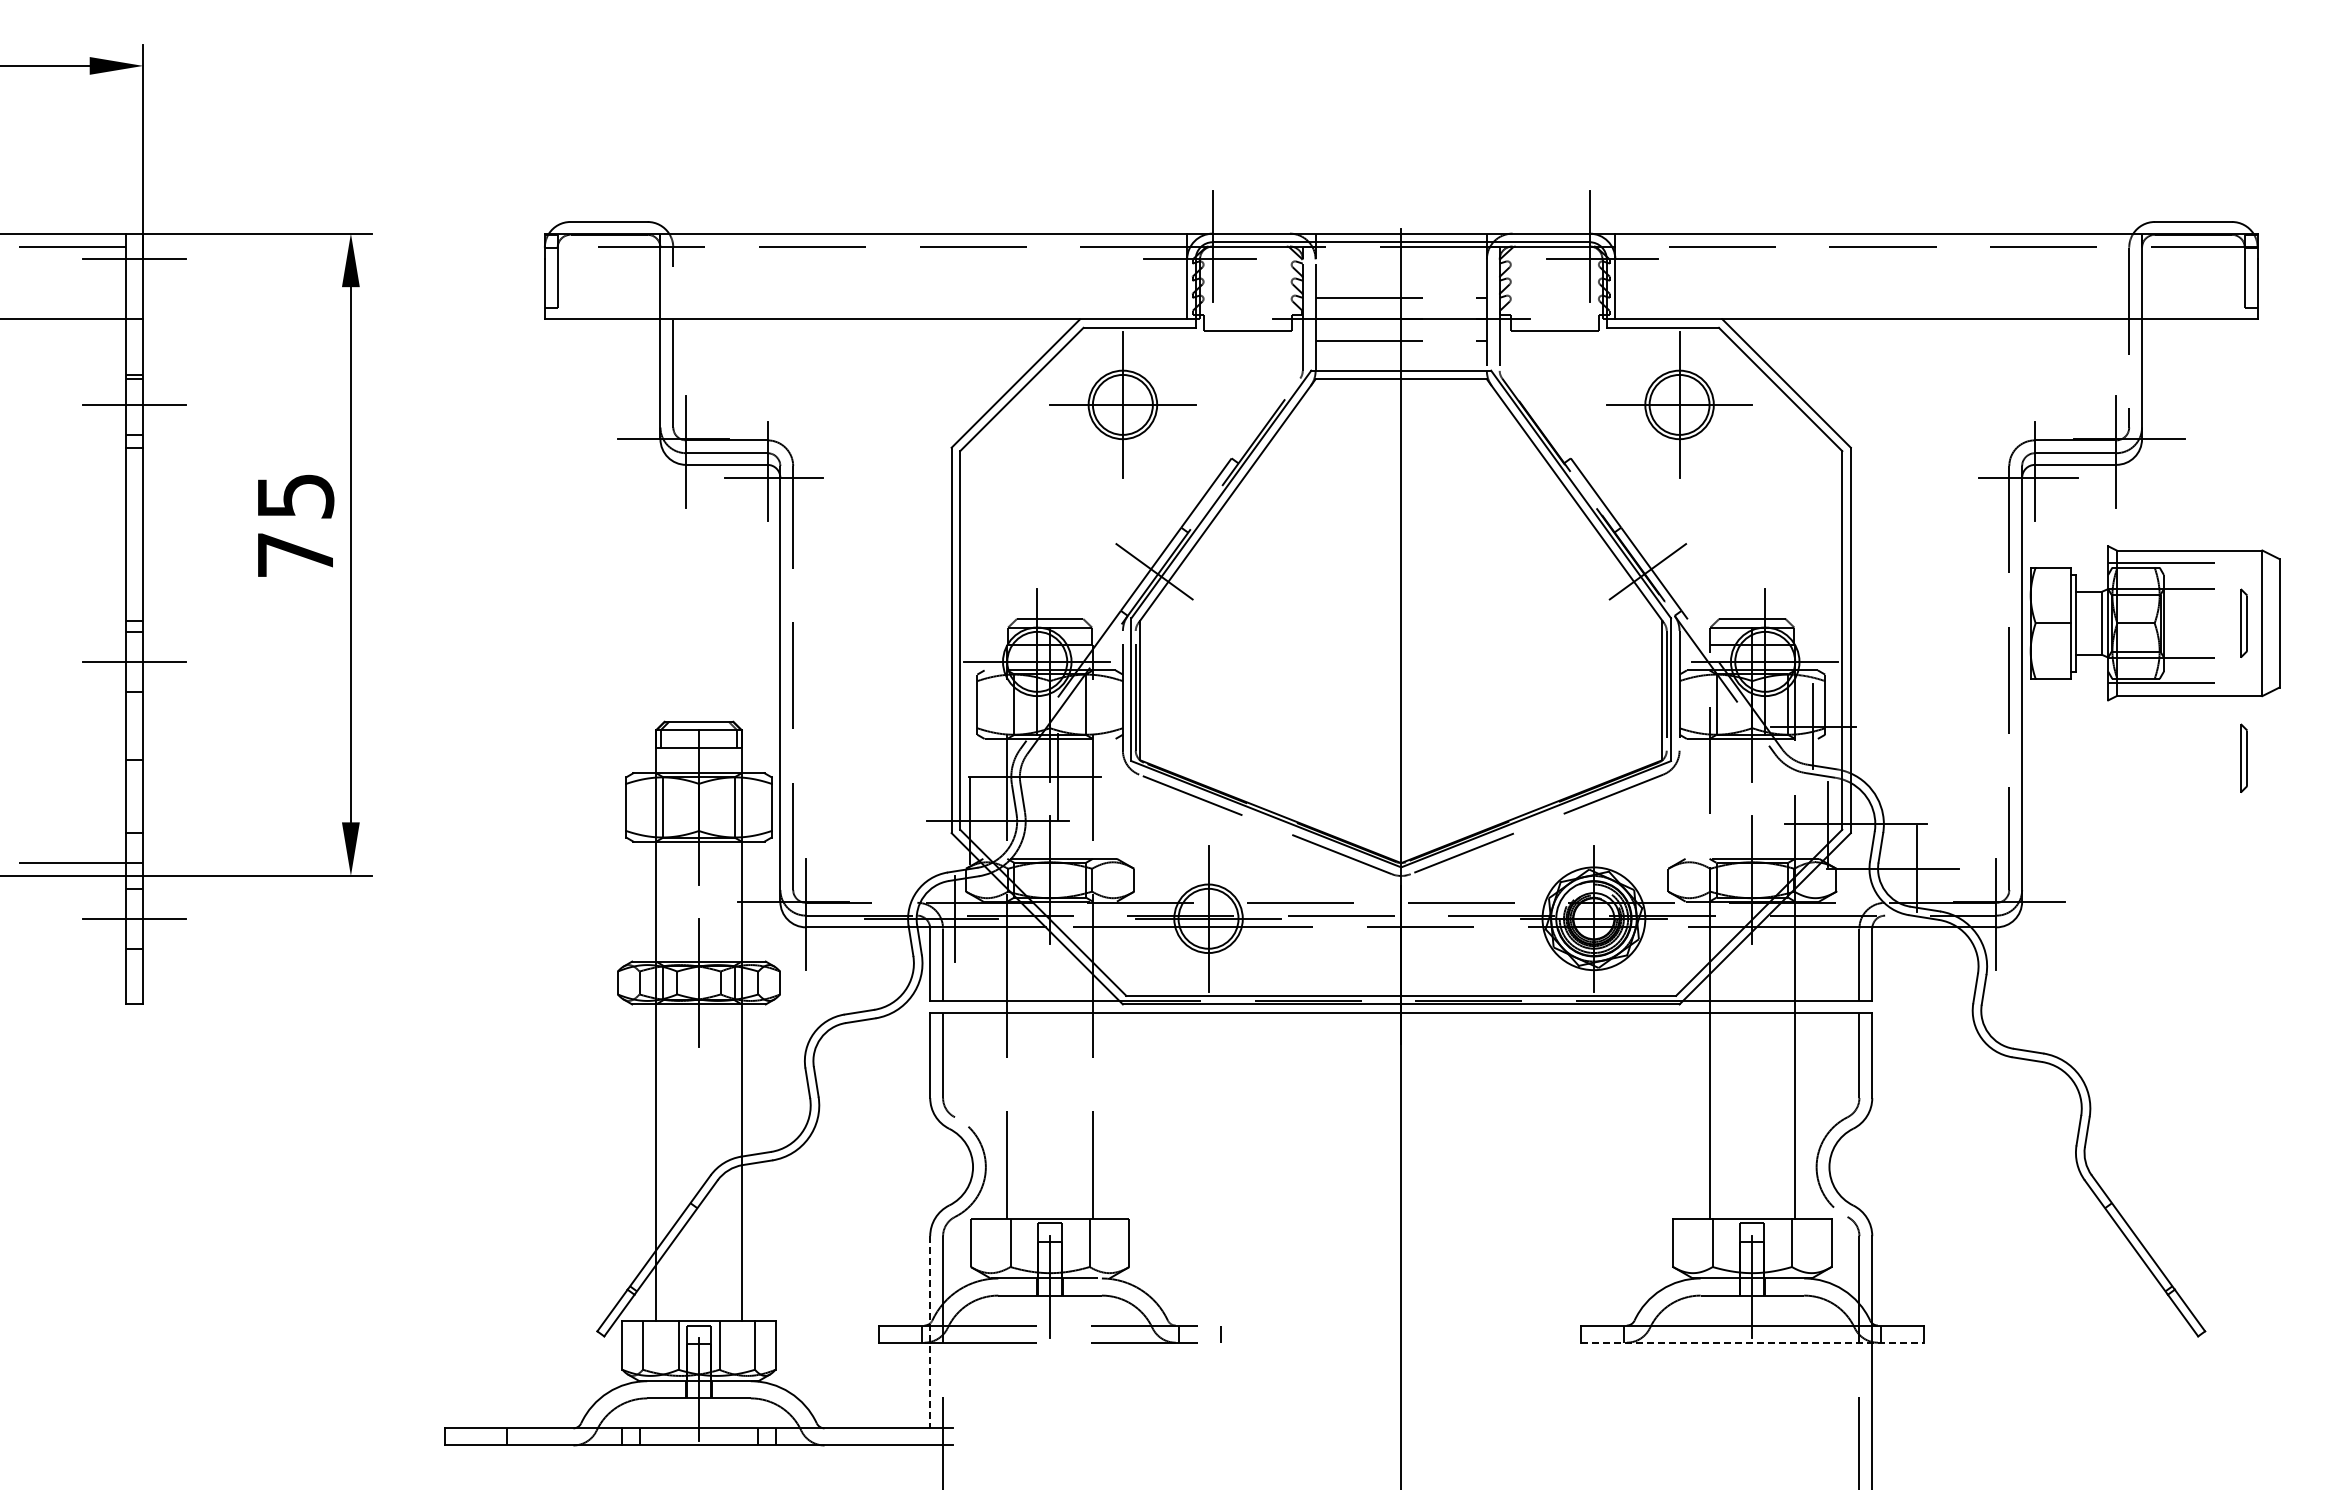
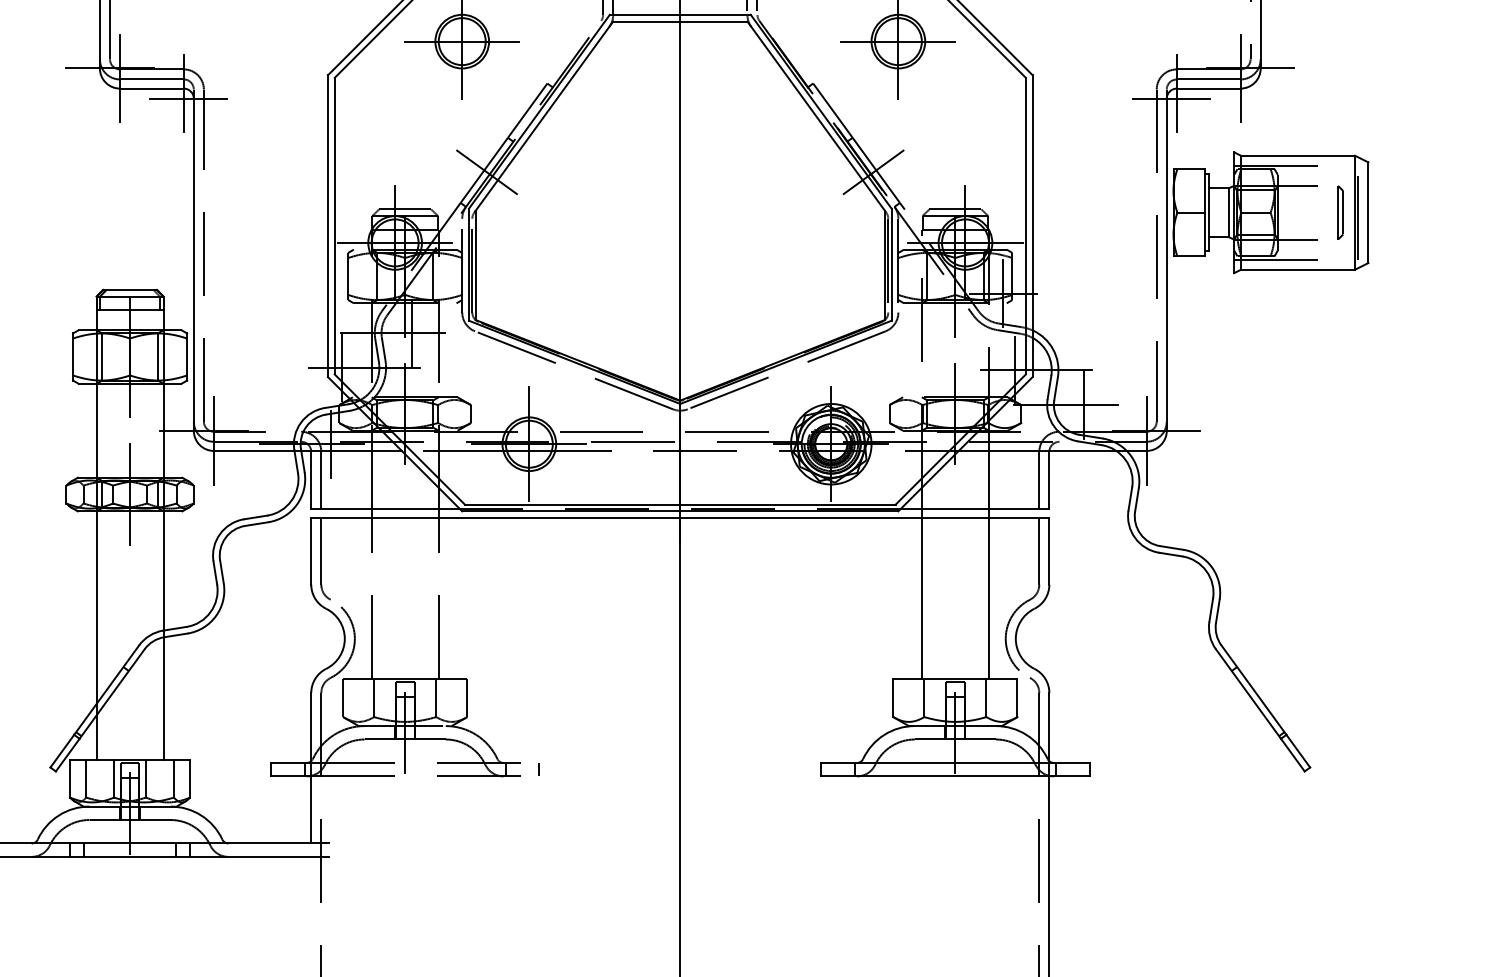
line: (2266, 623) -> (1358, 212), added
part: (2243, 757) -> (1340, 317), removed
line: (930, 1332) -> (311, 768), dashed -> solid
line: (1752, 1342) -> (955, 776), dashed -> solid

